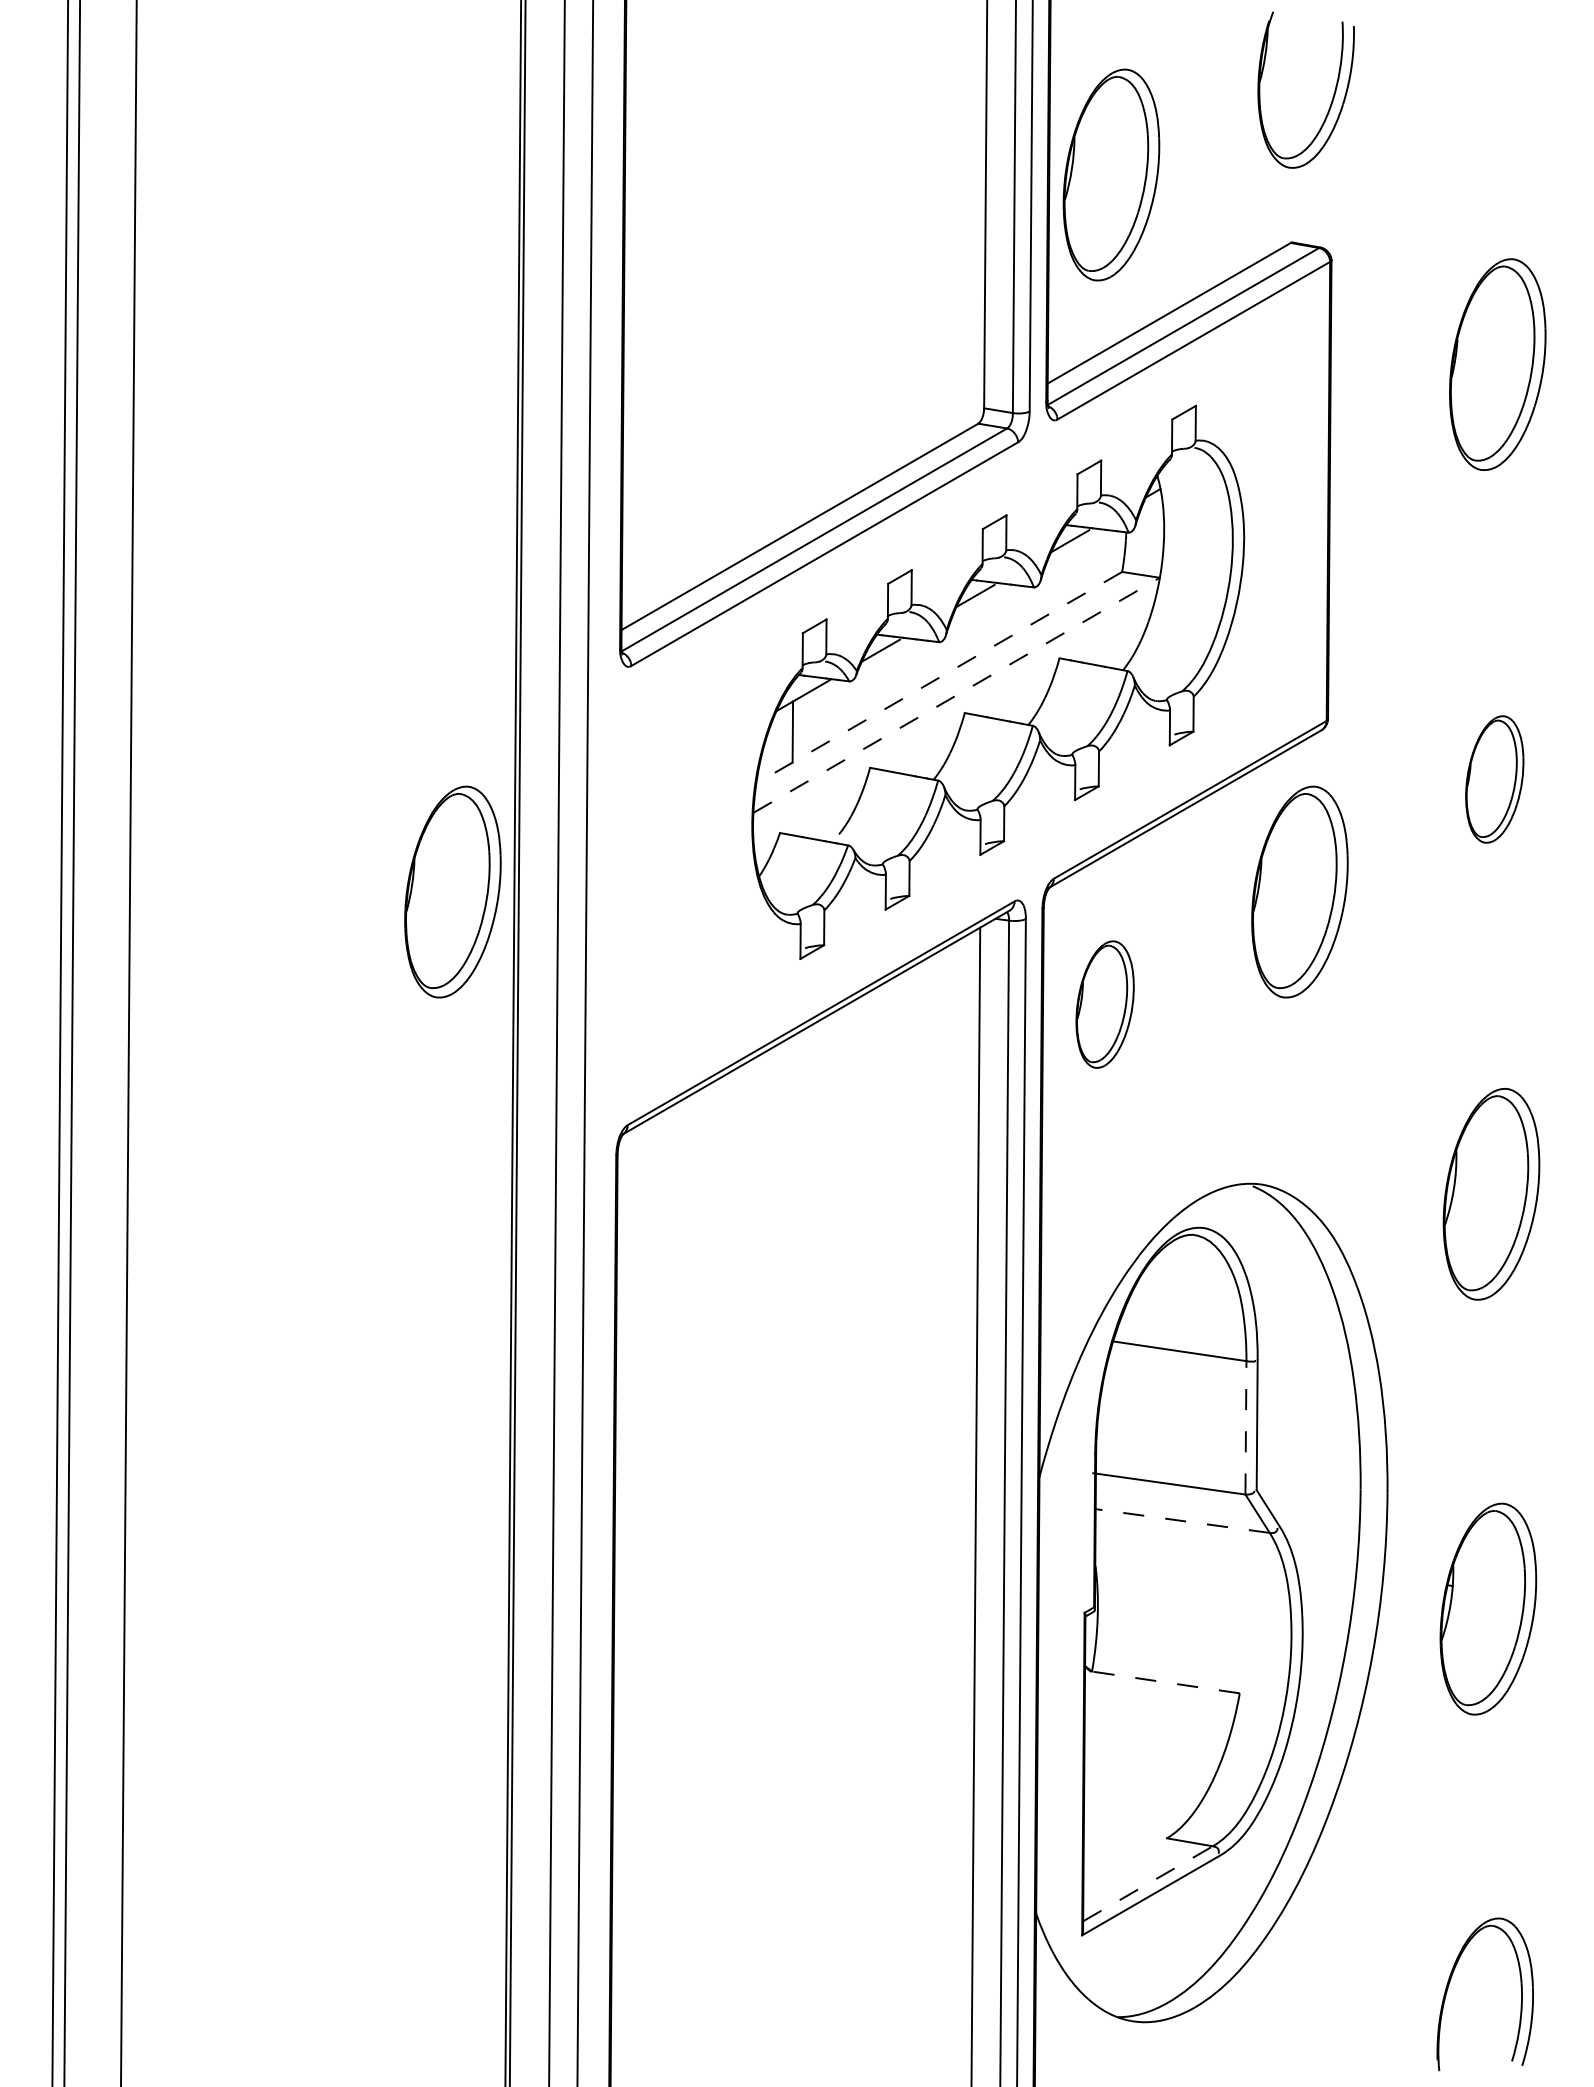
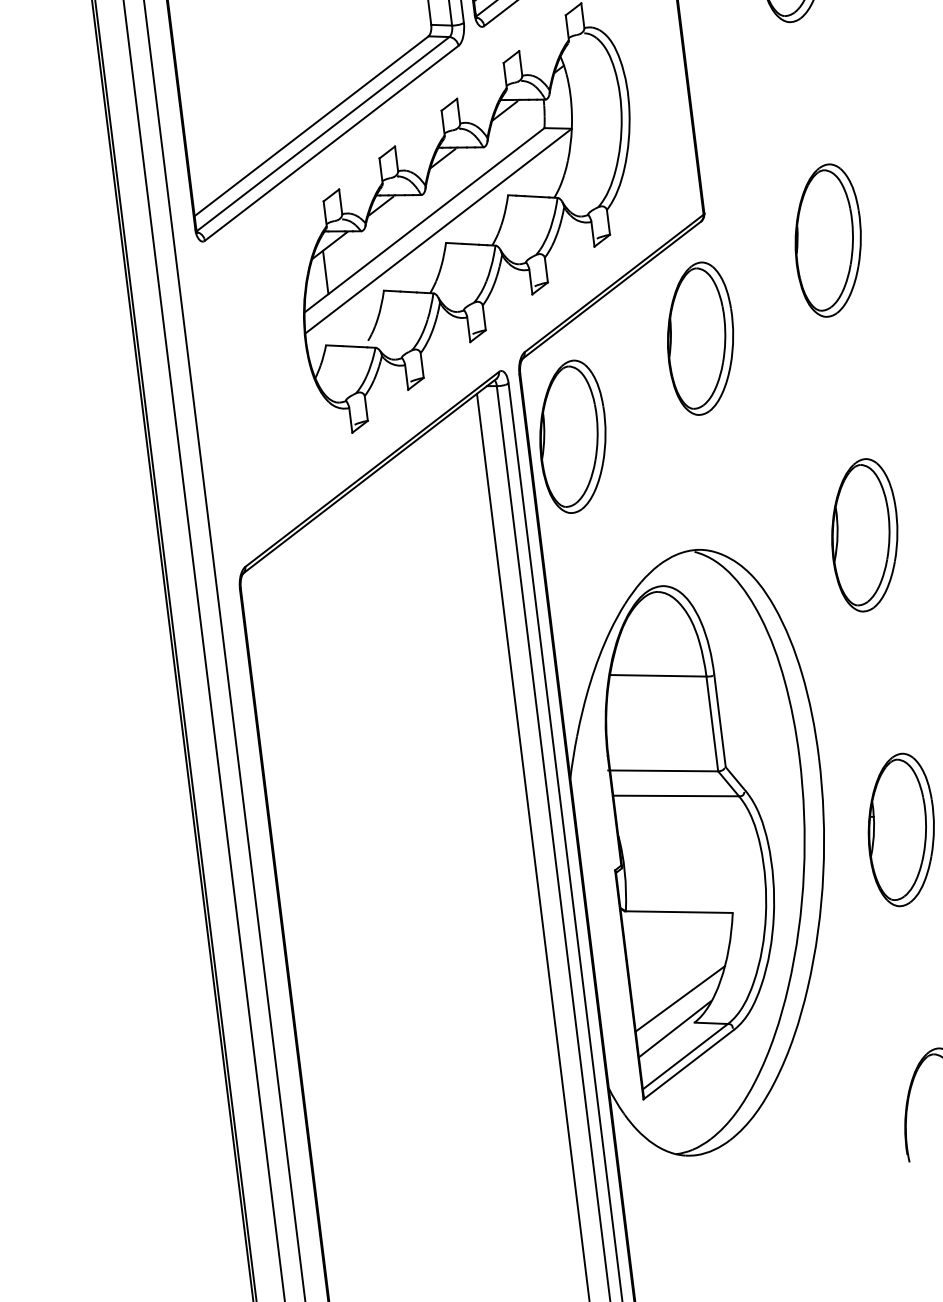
line: (938, 678) -> (424, 220), dashed -> solid
line: (956, 695) -> (438, 231), dashed -> solid
part: (1494, 779) -> (828, 240), size x1.67
part: (452, 891) -> (99, 417), removed
part: (1104, 1004) -> (572, 436), size x1.67
line: (1245, 1427) -> (711, 723), dashed -> solid
line: (1182, 1521) -> (676, 796), dashed -> solid
line: (1164, 1682) -> (678, 912), dashed -> solid
line: (1151, 1802) -> (680, 998), added
line: (1137, 1844) -> (674, 1029), added
line: (1148, 1883) -> (685, 1056), dashed -> solid

